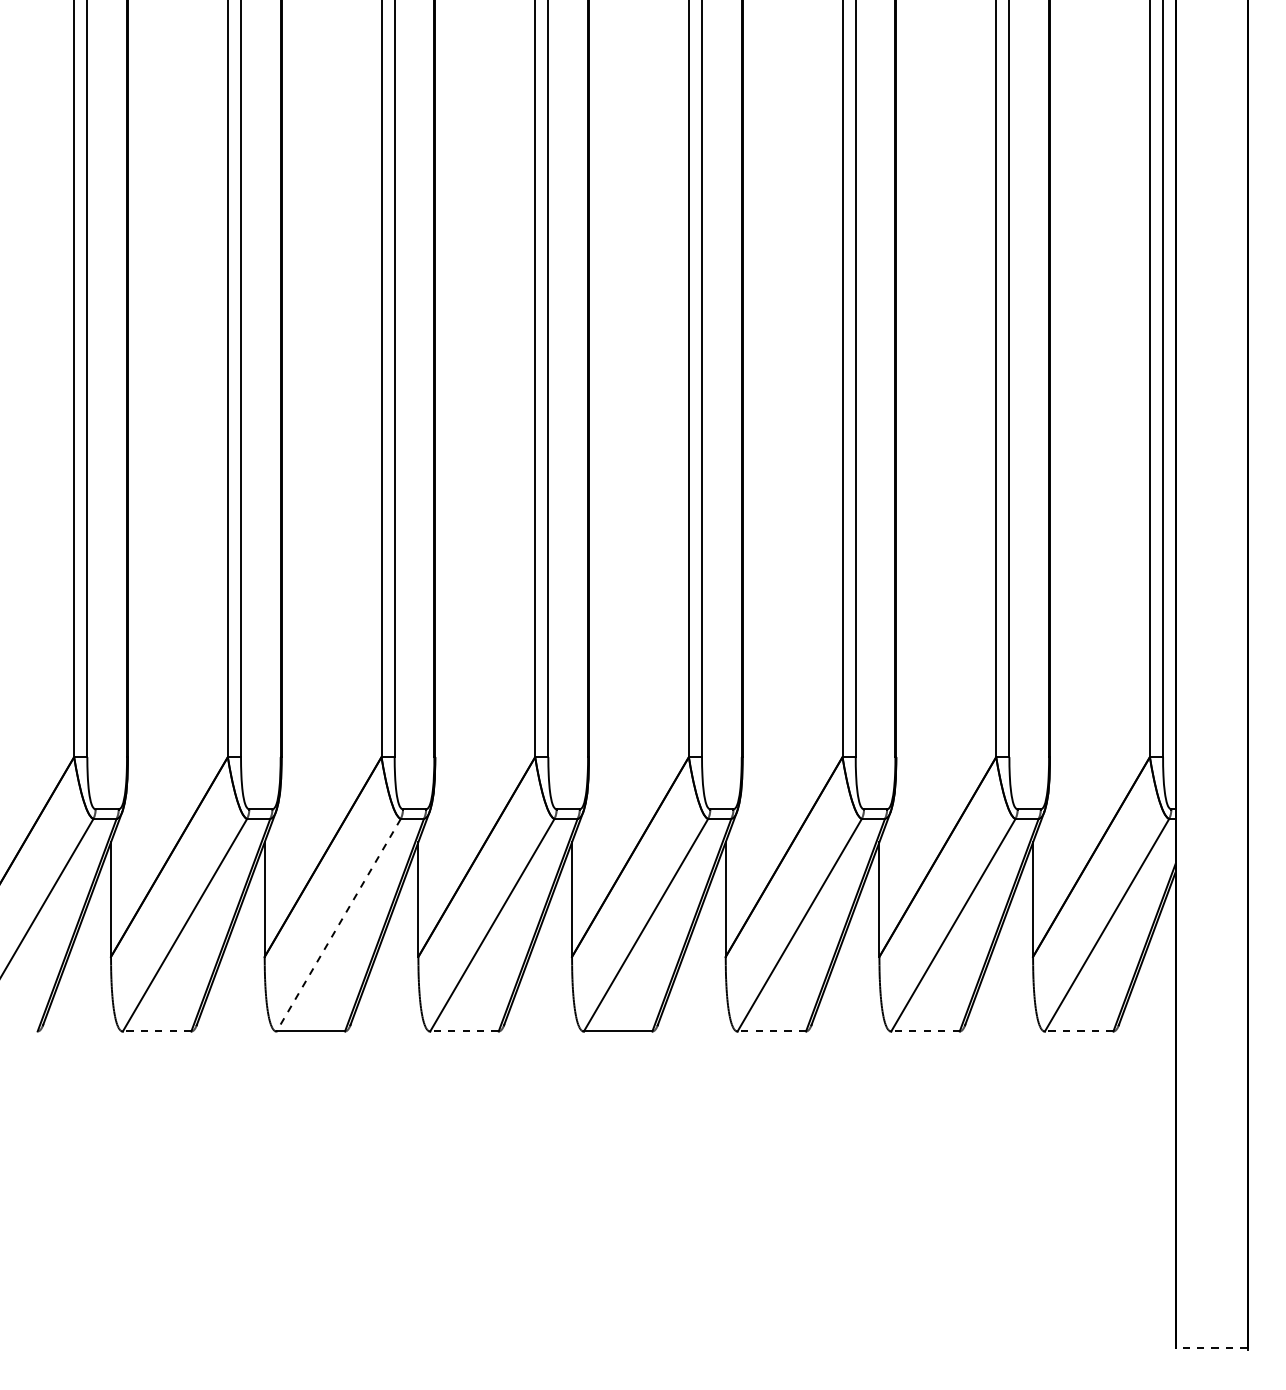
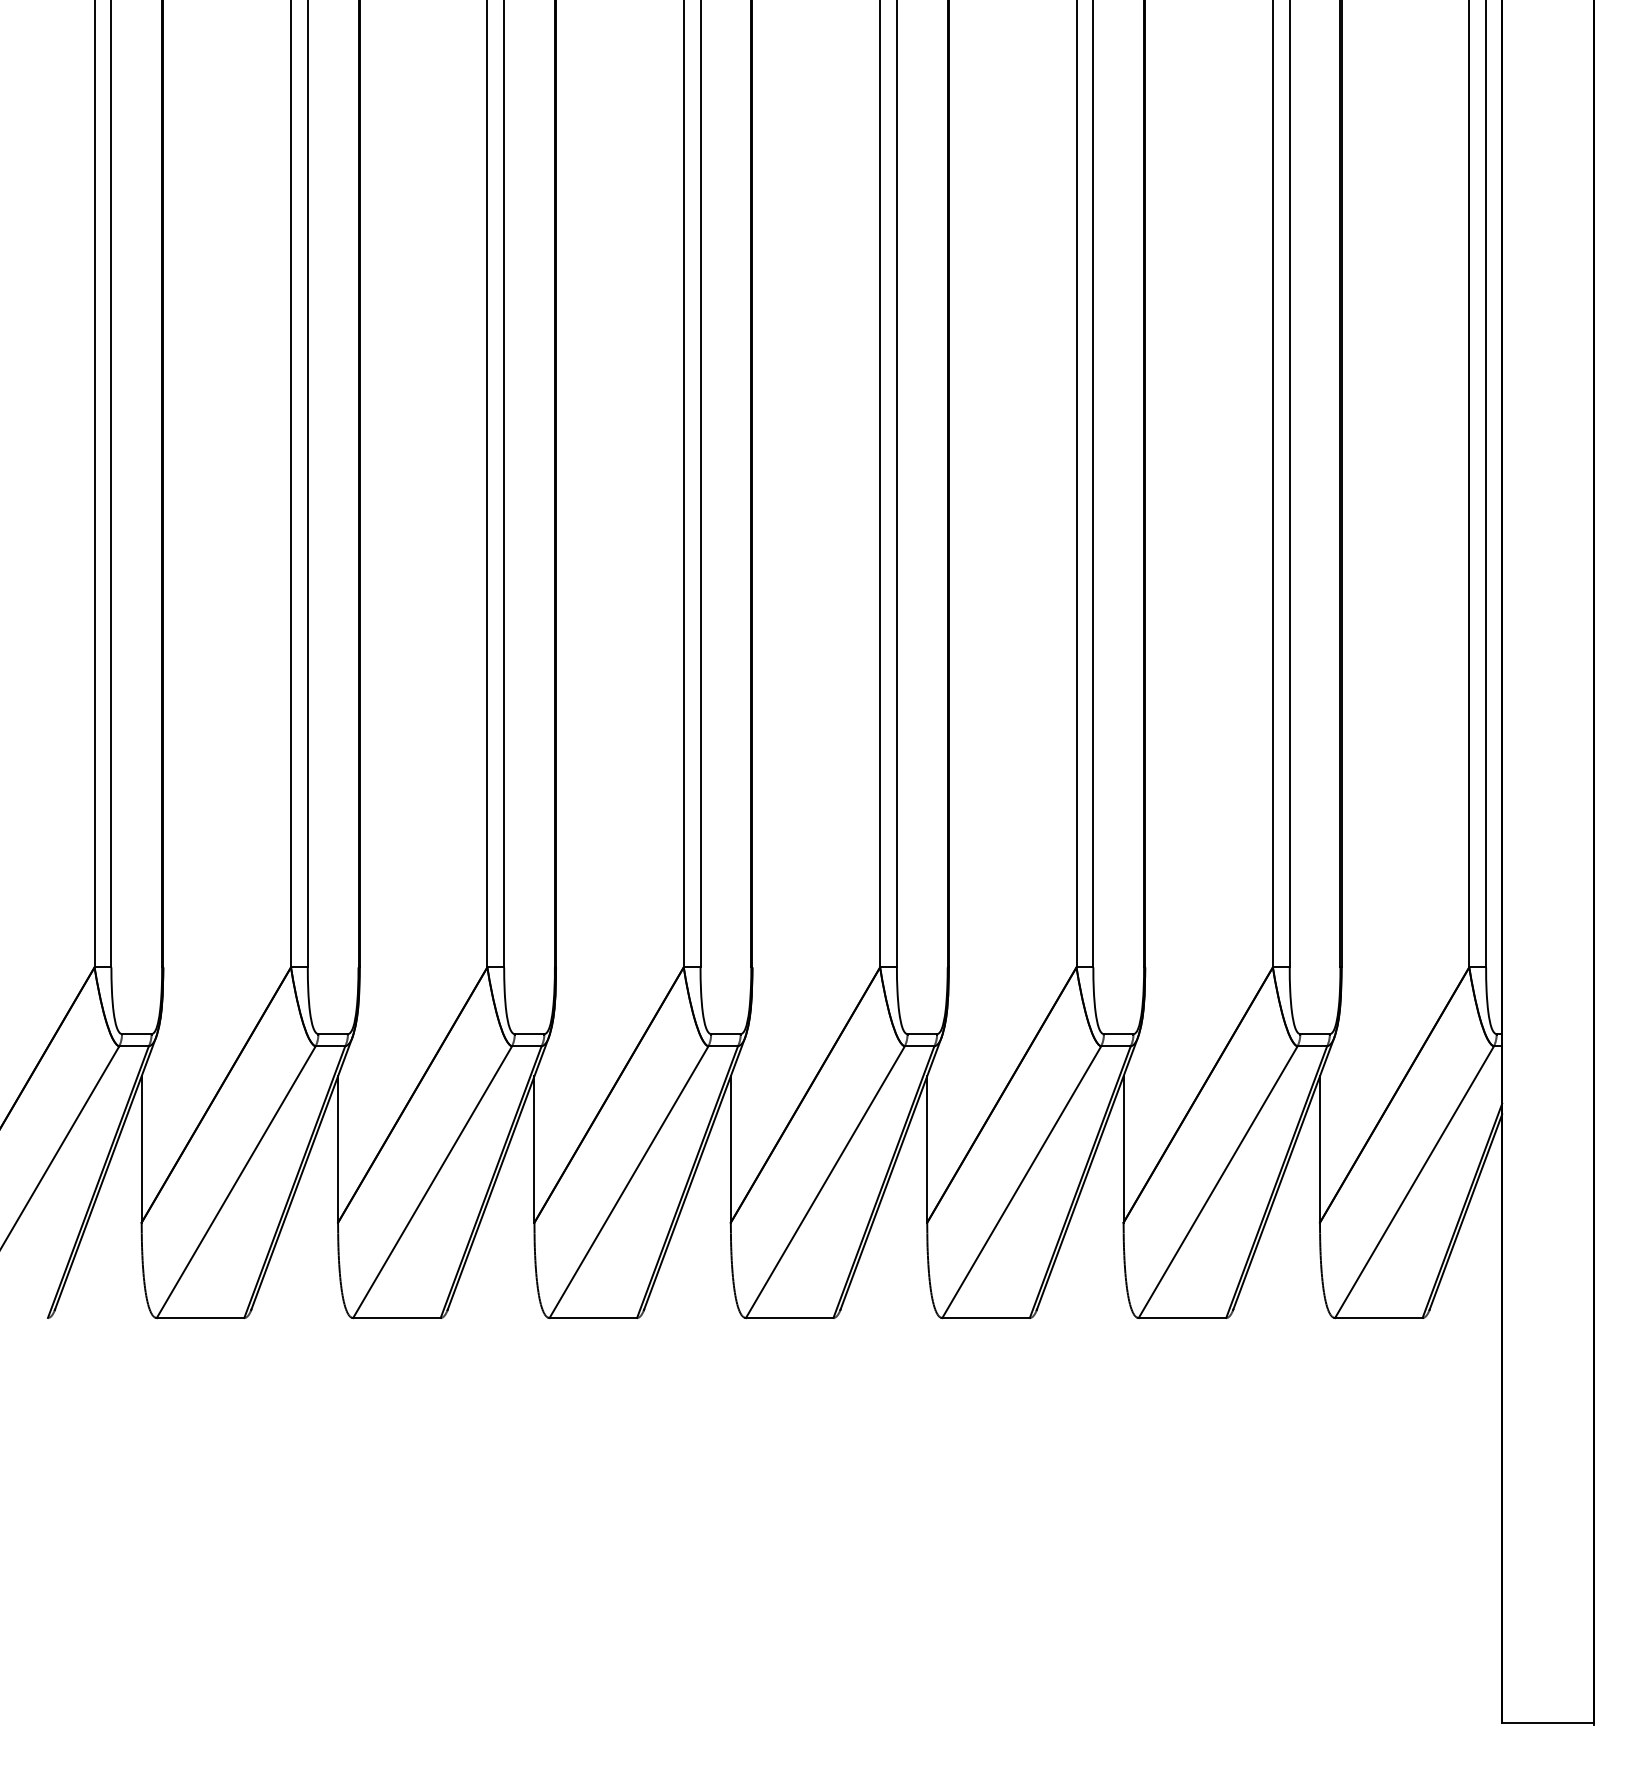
line: (338, 925) -> (432, 1182), dashed -> solid
line: (156, 1031) -> (199, 1318), dashed -> solid
line: (463, 1031) -> (592, 1318), dashed -> solid
line: (771, 1031) -> (985, 1318), dashed -> solid
line: (924, 1031) -> (1181, 1318), dashed -> solid
line: (1078, 1031) -> (1378, 1318), dashed -> solid
line: (1211, 1348) -> (1547, 1723), dashed -> solid

